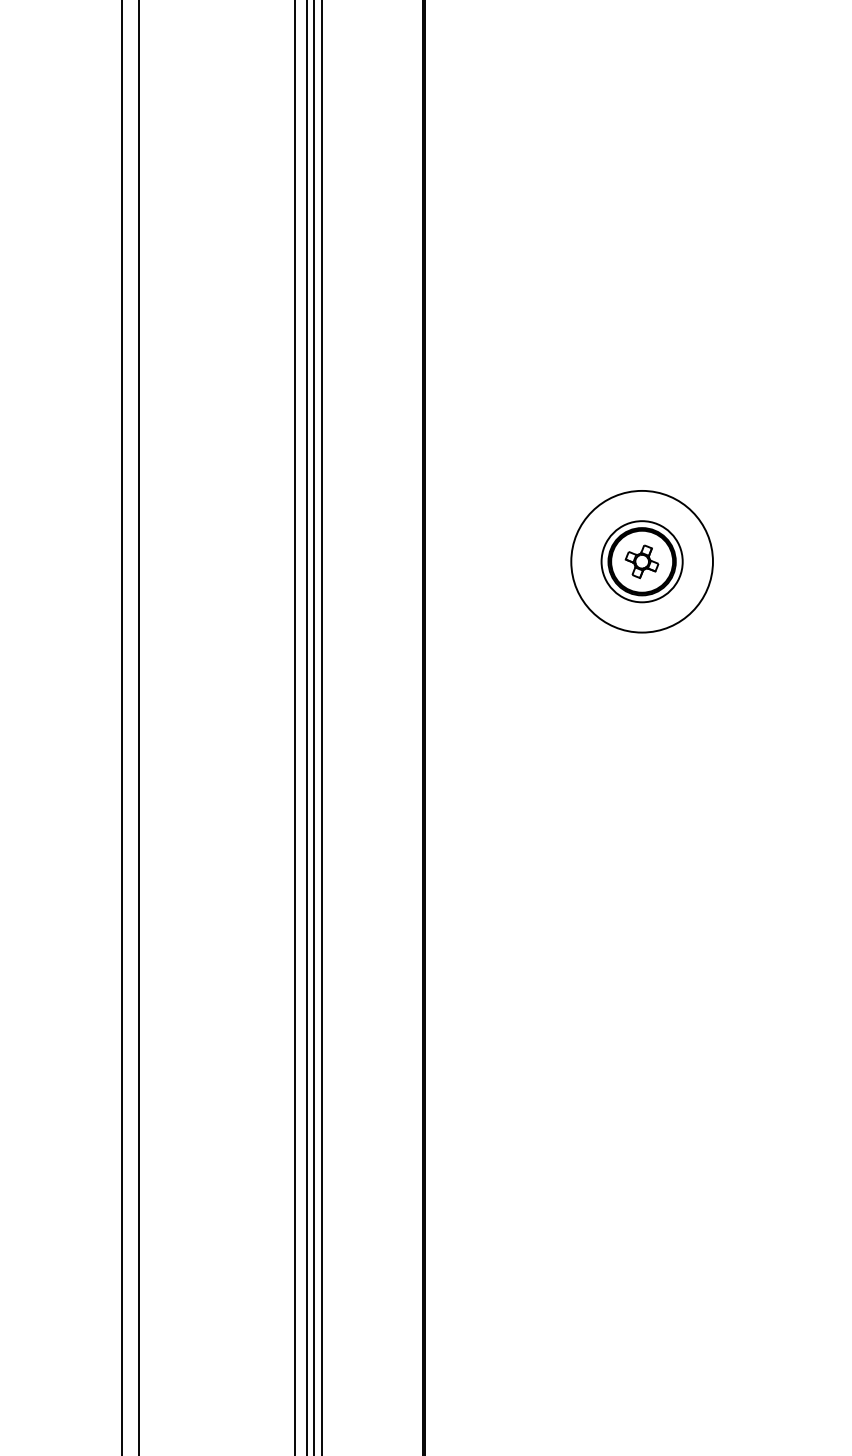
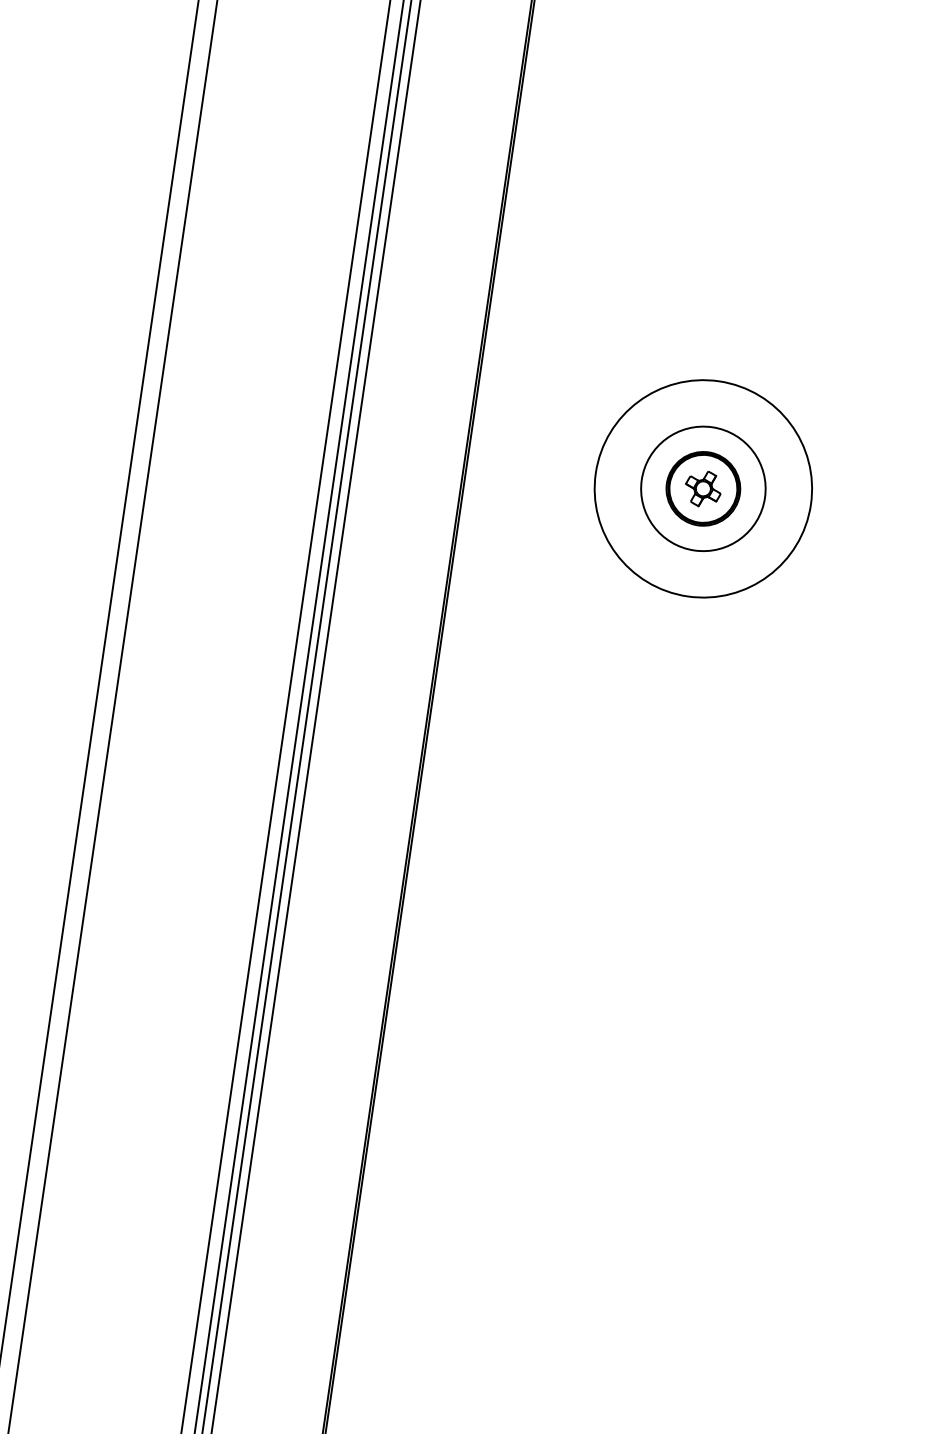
circle: (641, 561) -> (702, 488), size x1.4
circle: (641, 561) -> (702, 488), size x1.4

